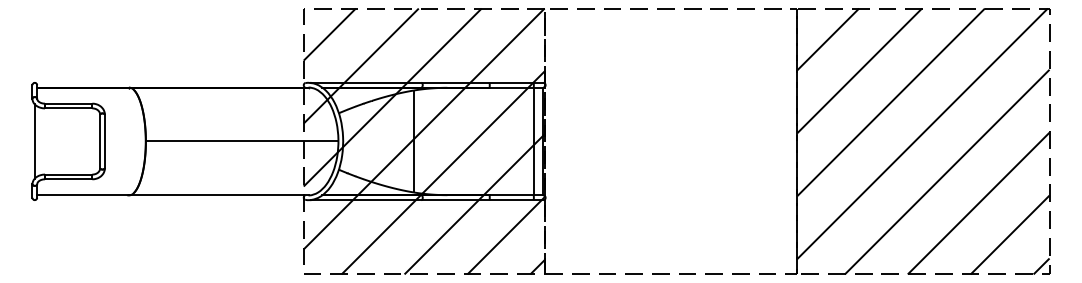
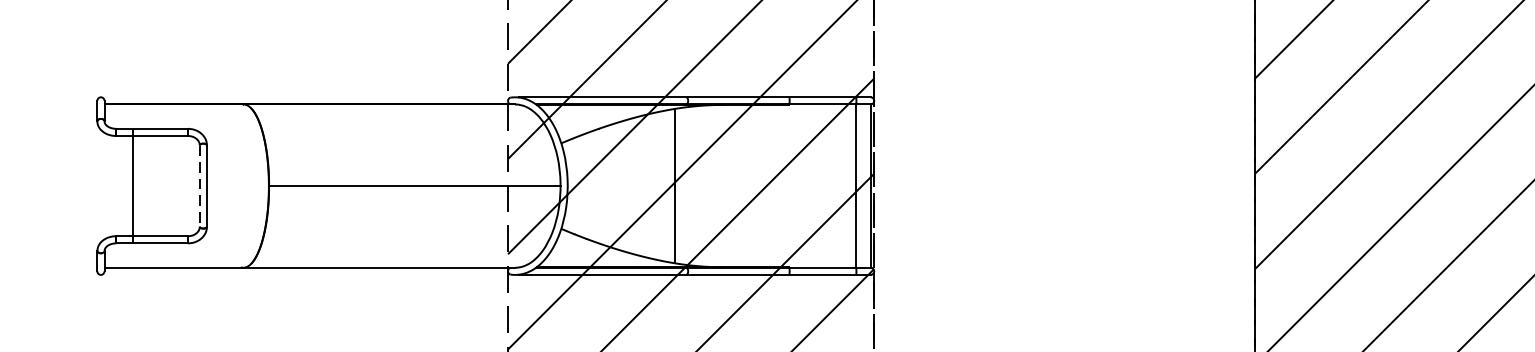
line: (34, 141) -> (132, 186), moved
line: (100, 141) -> (200, 186), solid -> dashed

